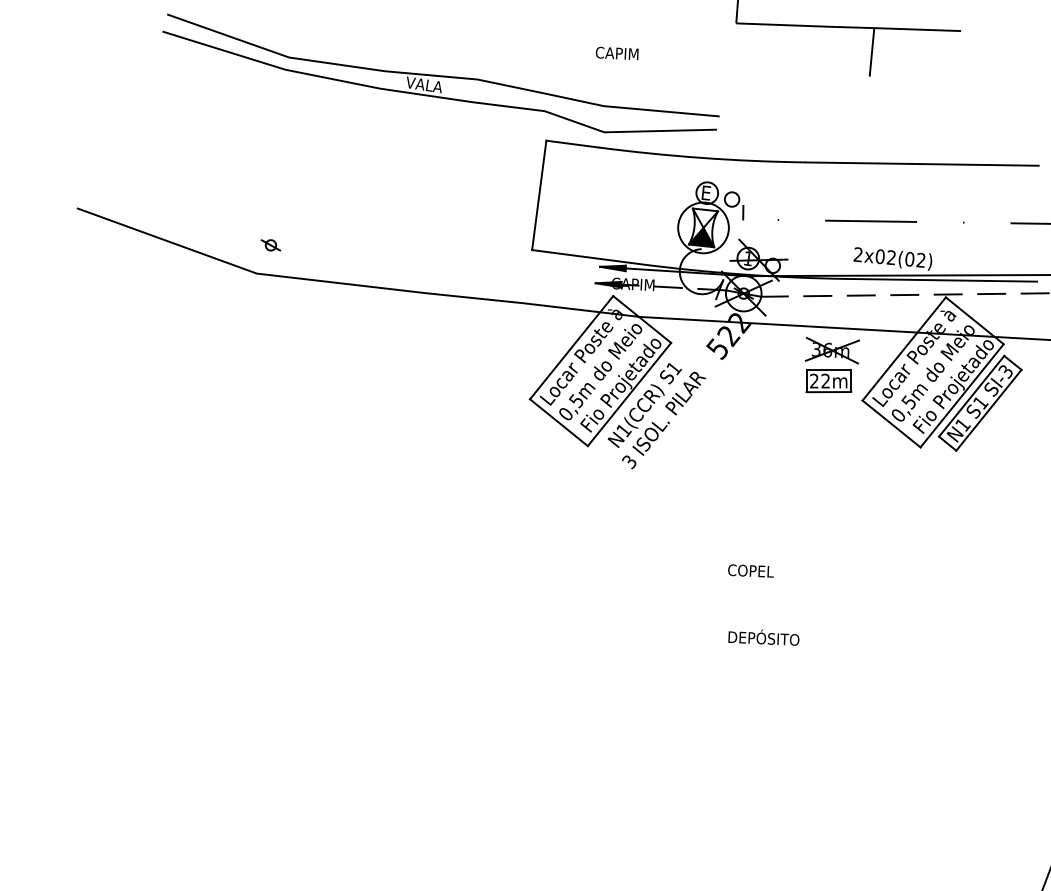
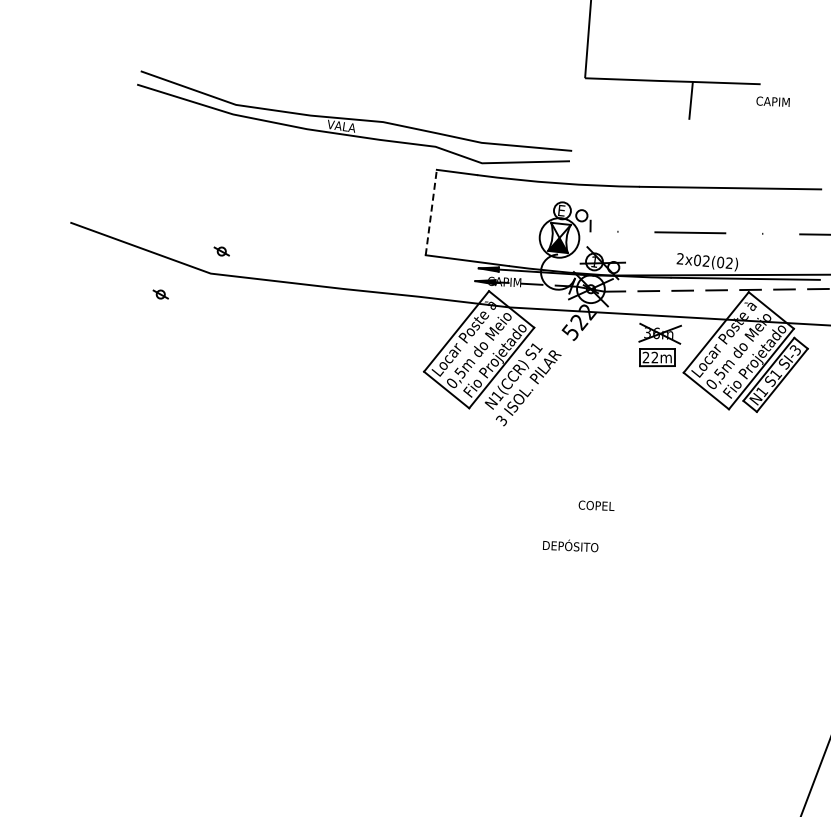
text: (616, 53) -> (772, 101), moved
line: (539, 195) -> (431, 212), solid -> dashed
part: (192, 300) -> (160, 294), added
text: (763, 637) -> (570, 545), moved

